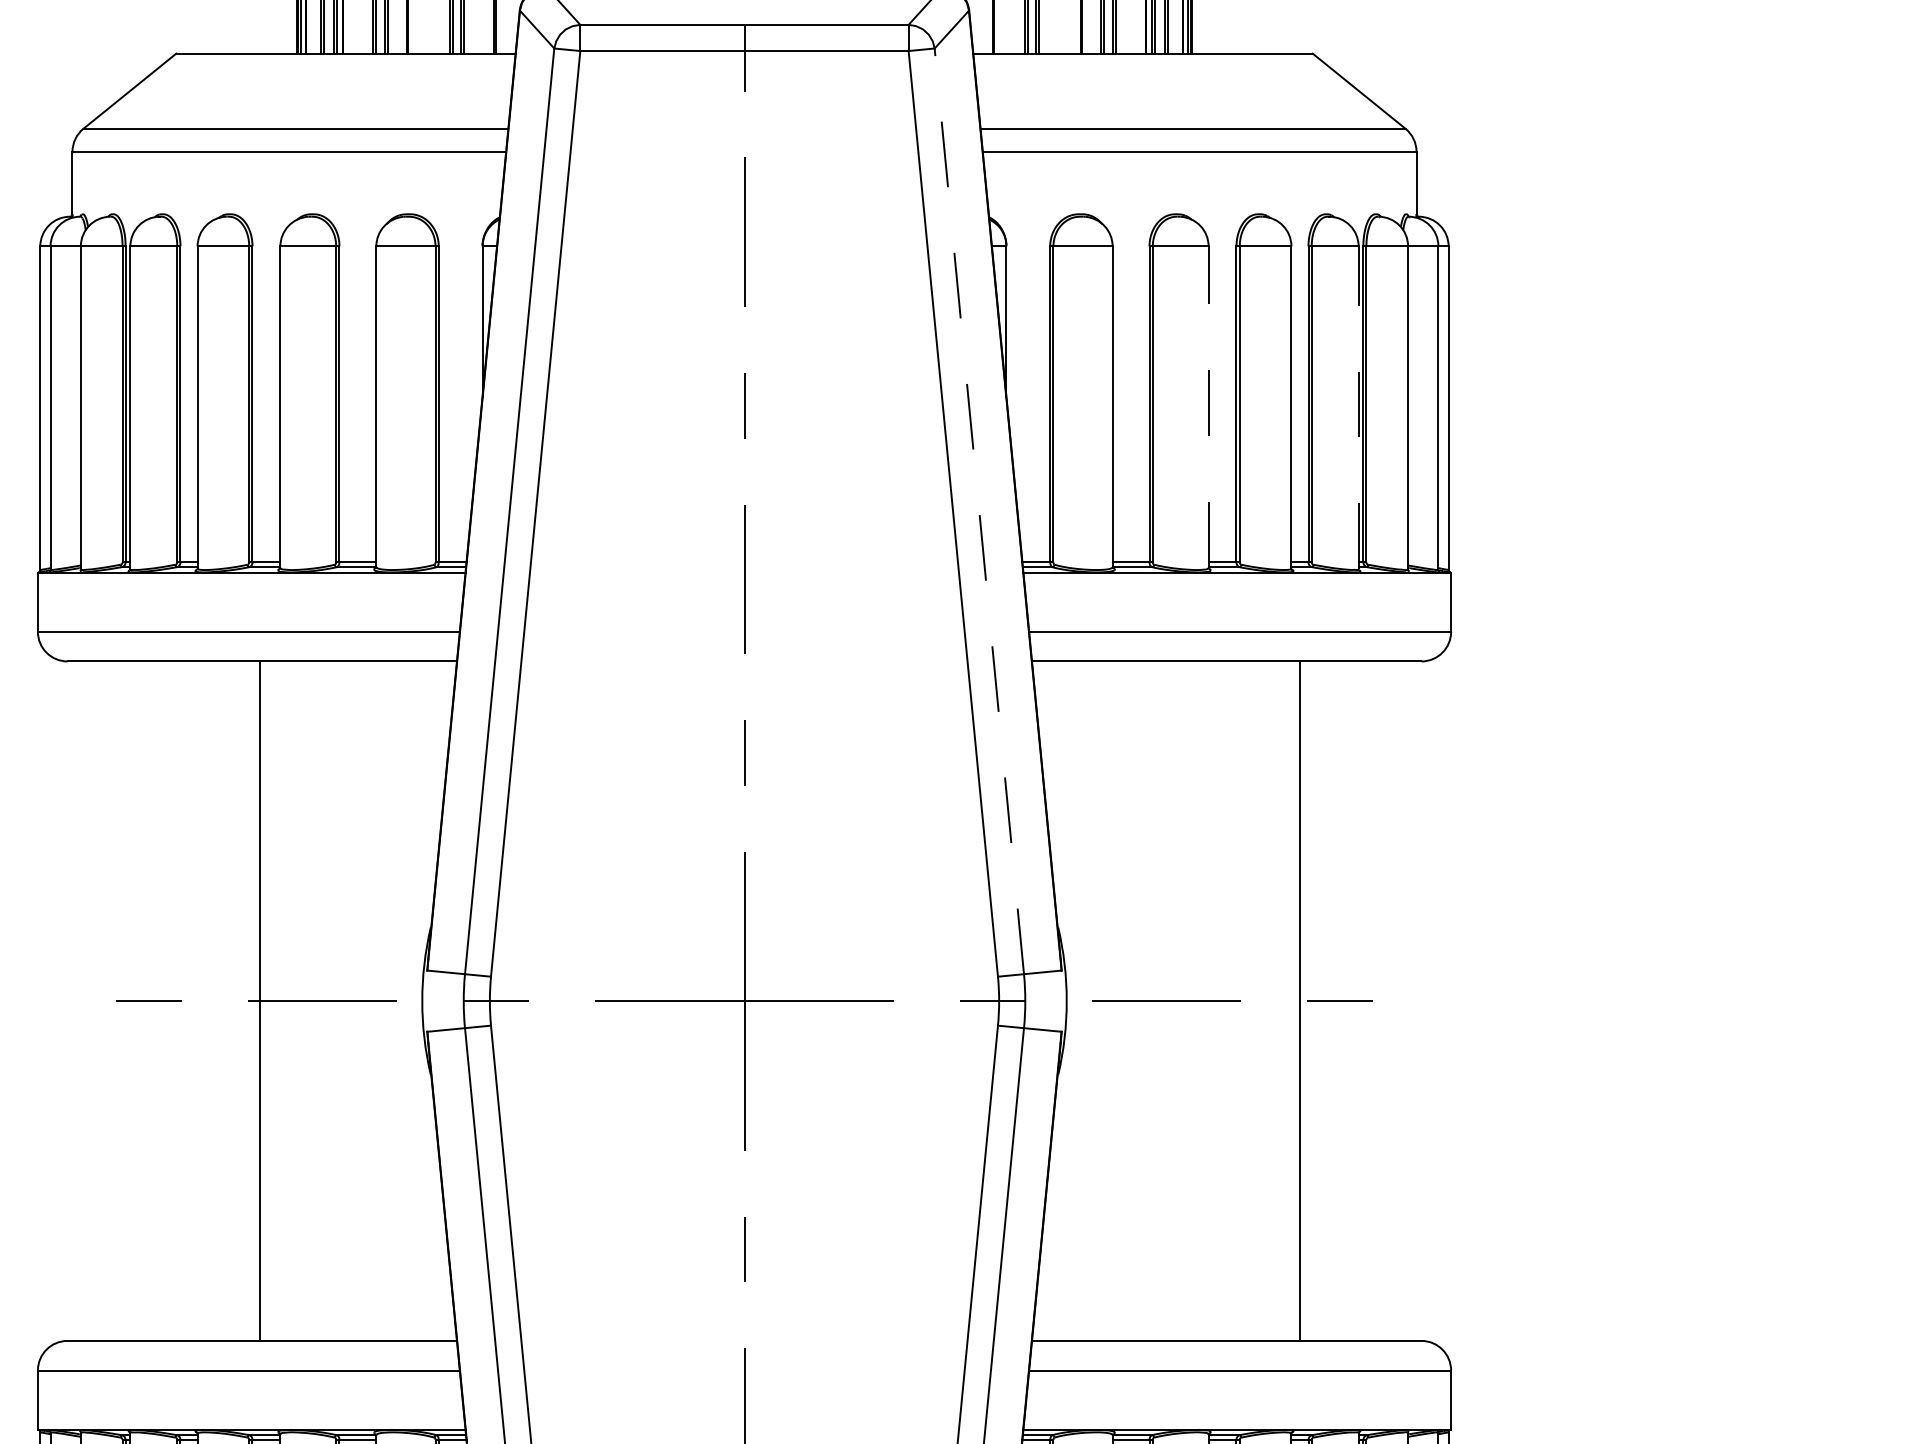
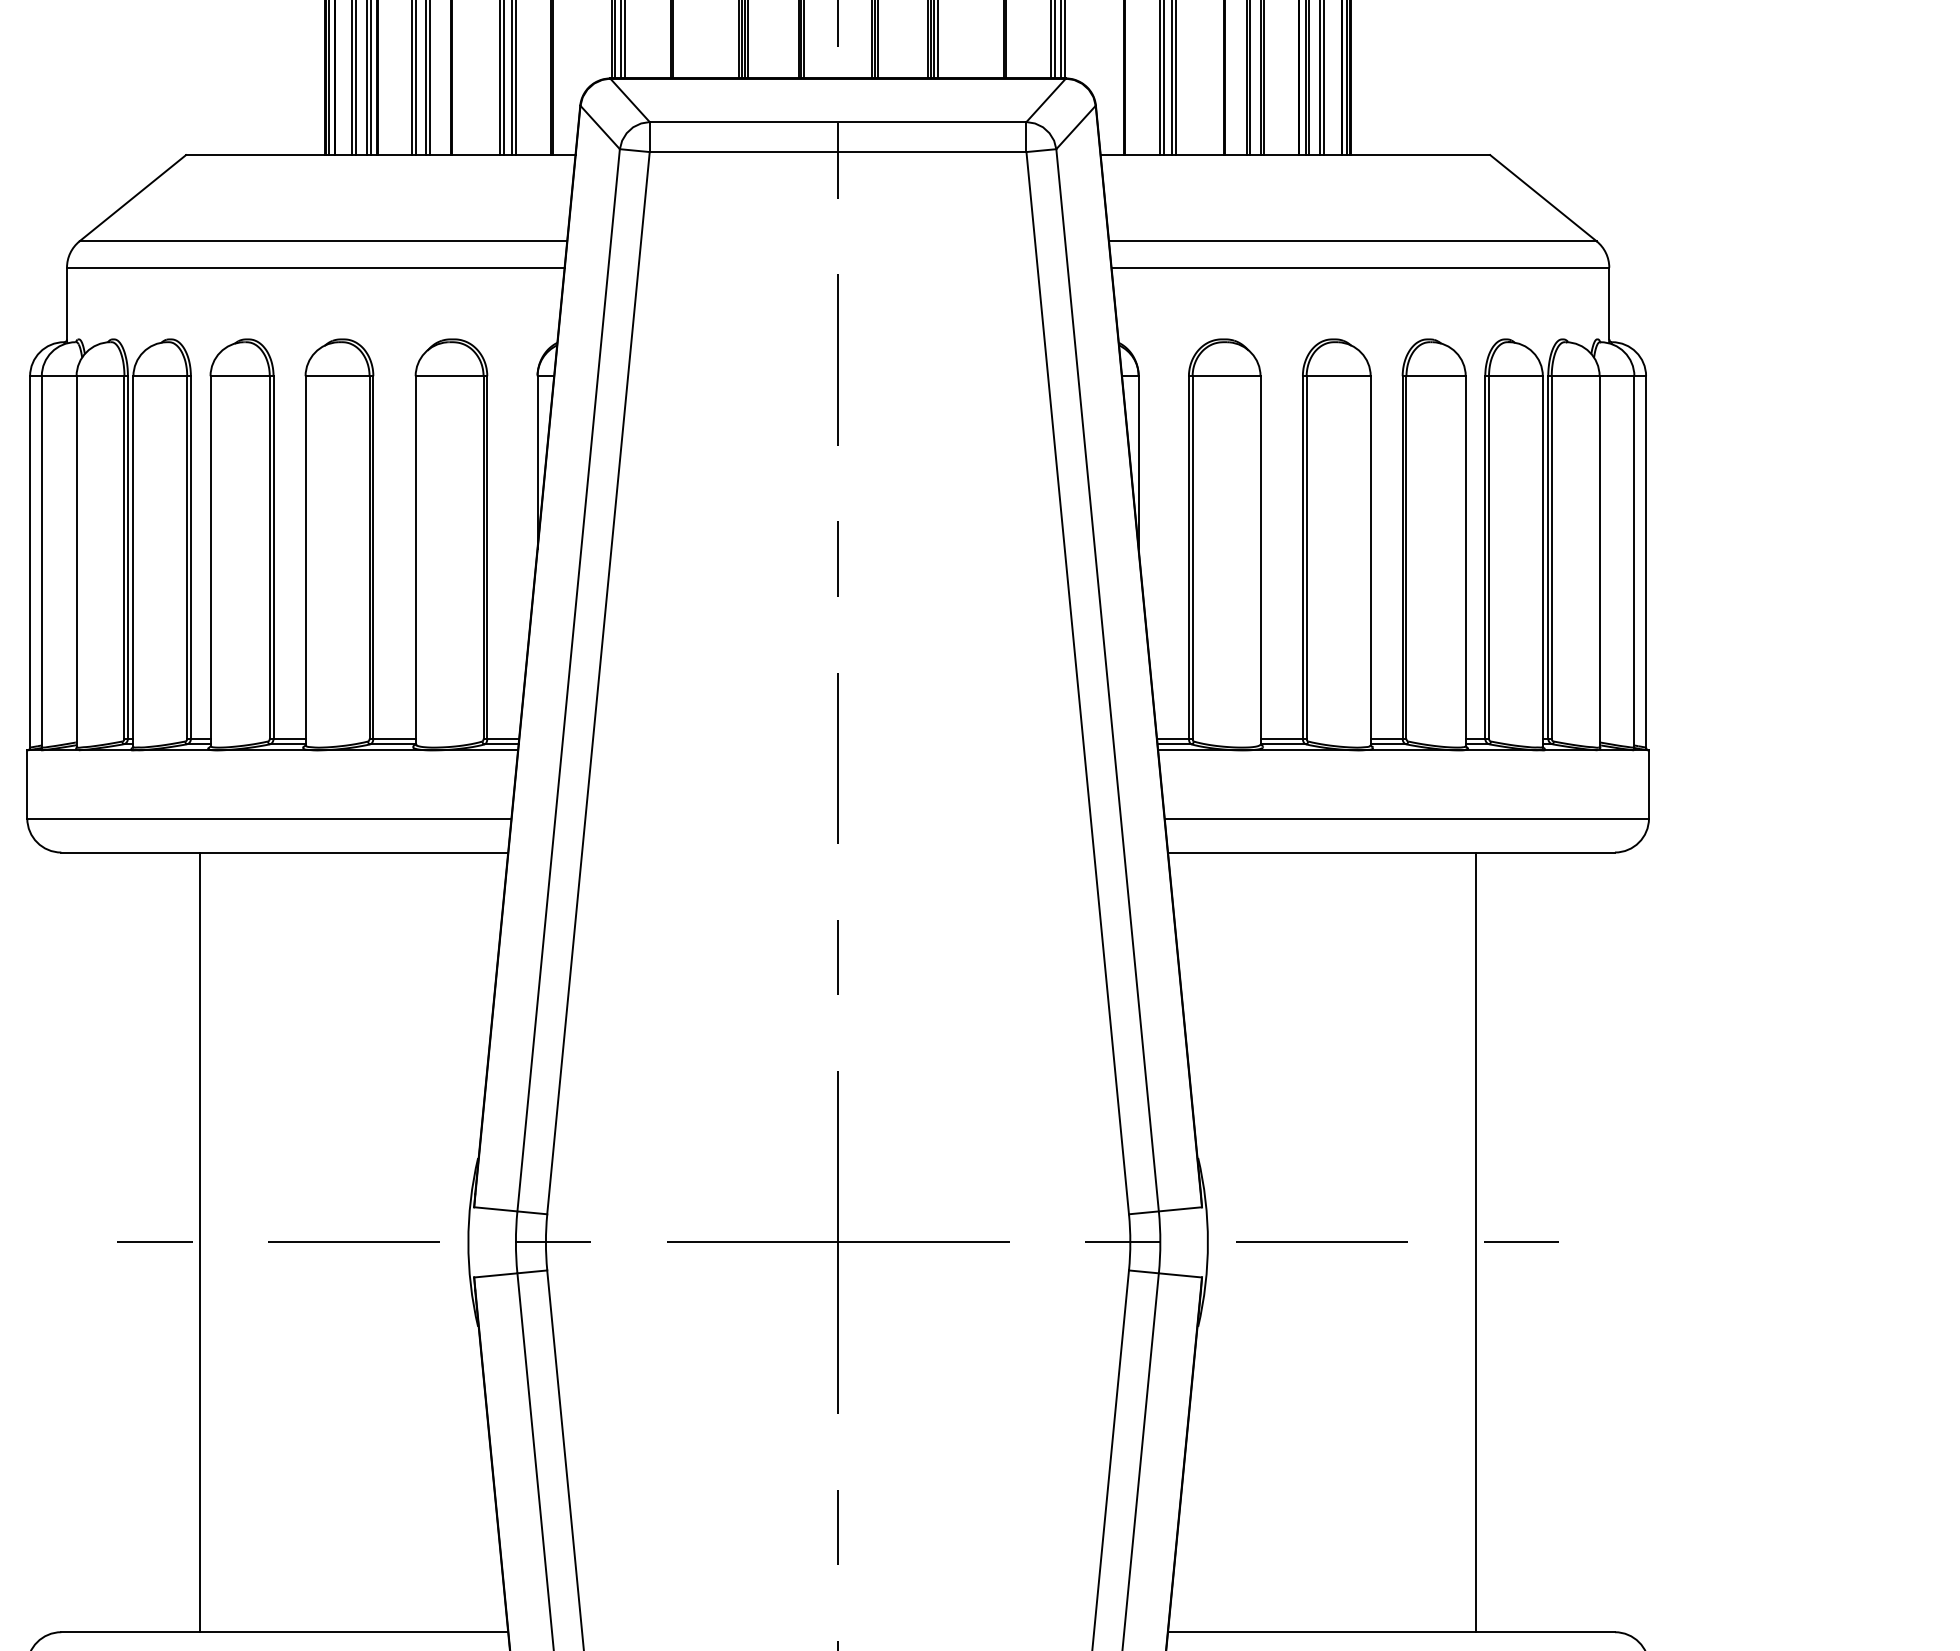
line: (1208, 407) -> (1370, 561), dashed -> solid
line: (1358, 407) -> (1542, 561), dashed -> solid
line: (979, 511) -> (1107, 680), dashed -> solid
line: (259, 1000) -> (200, 1241), moved

